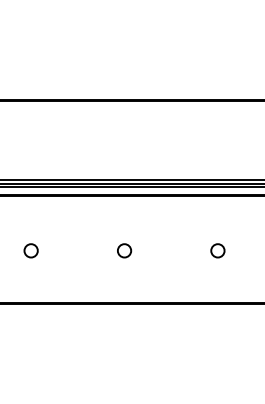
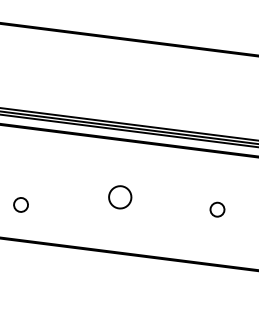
circle: (30, 250) -> (20, 204), moved
circle: (124, 250) -> (120, 197), size x1.6

